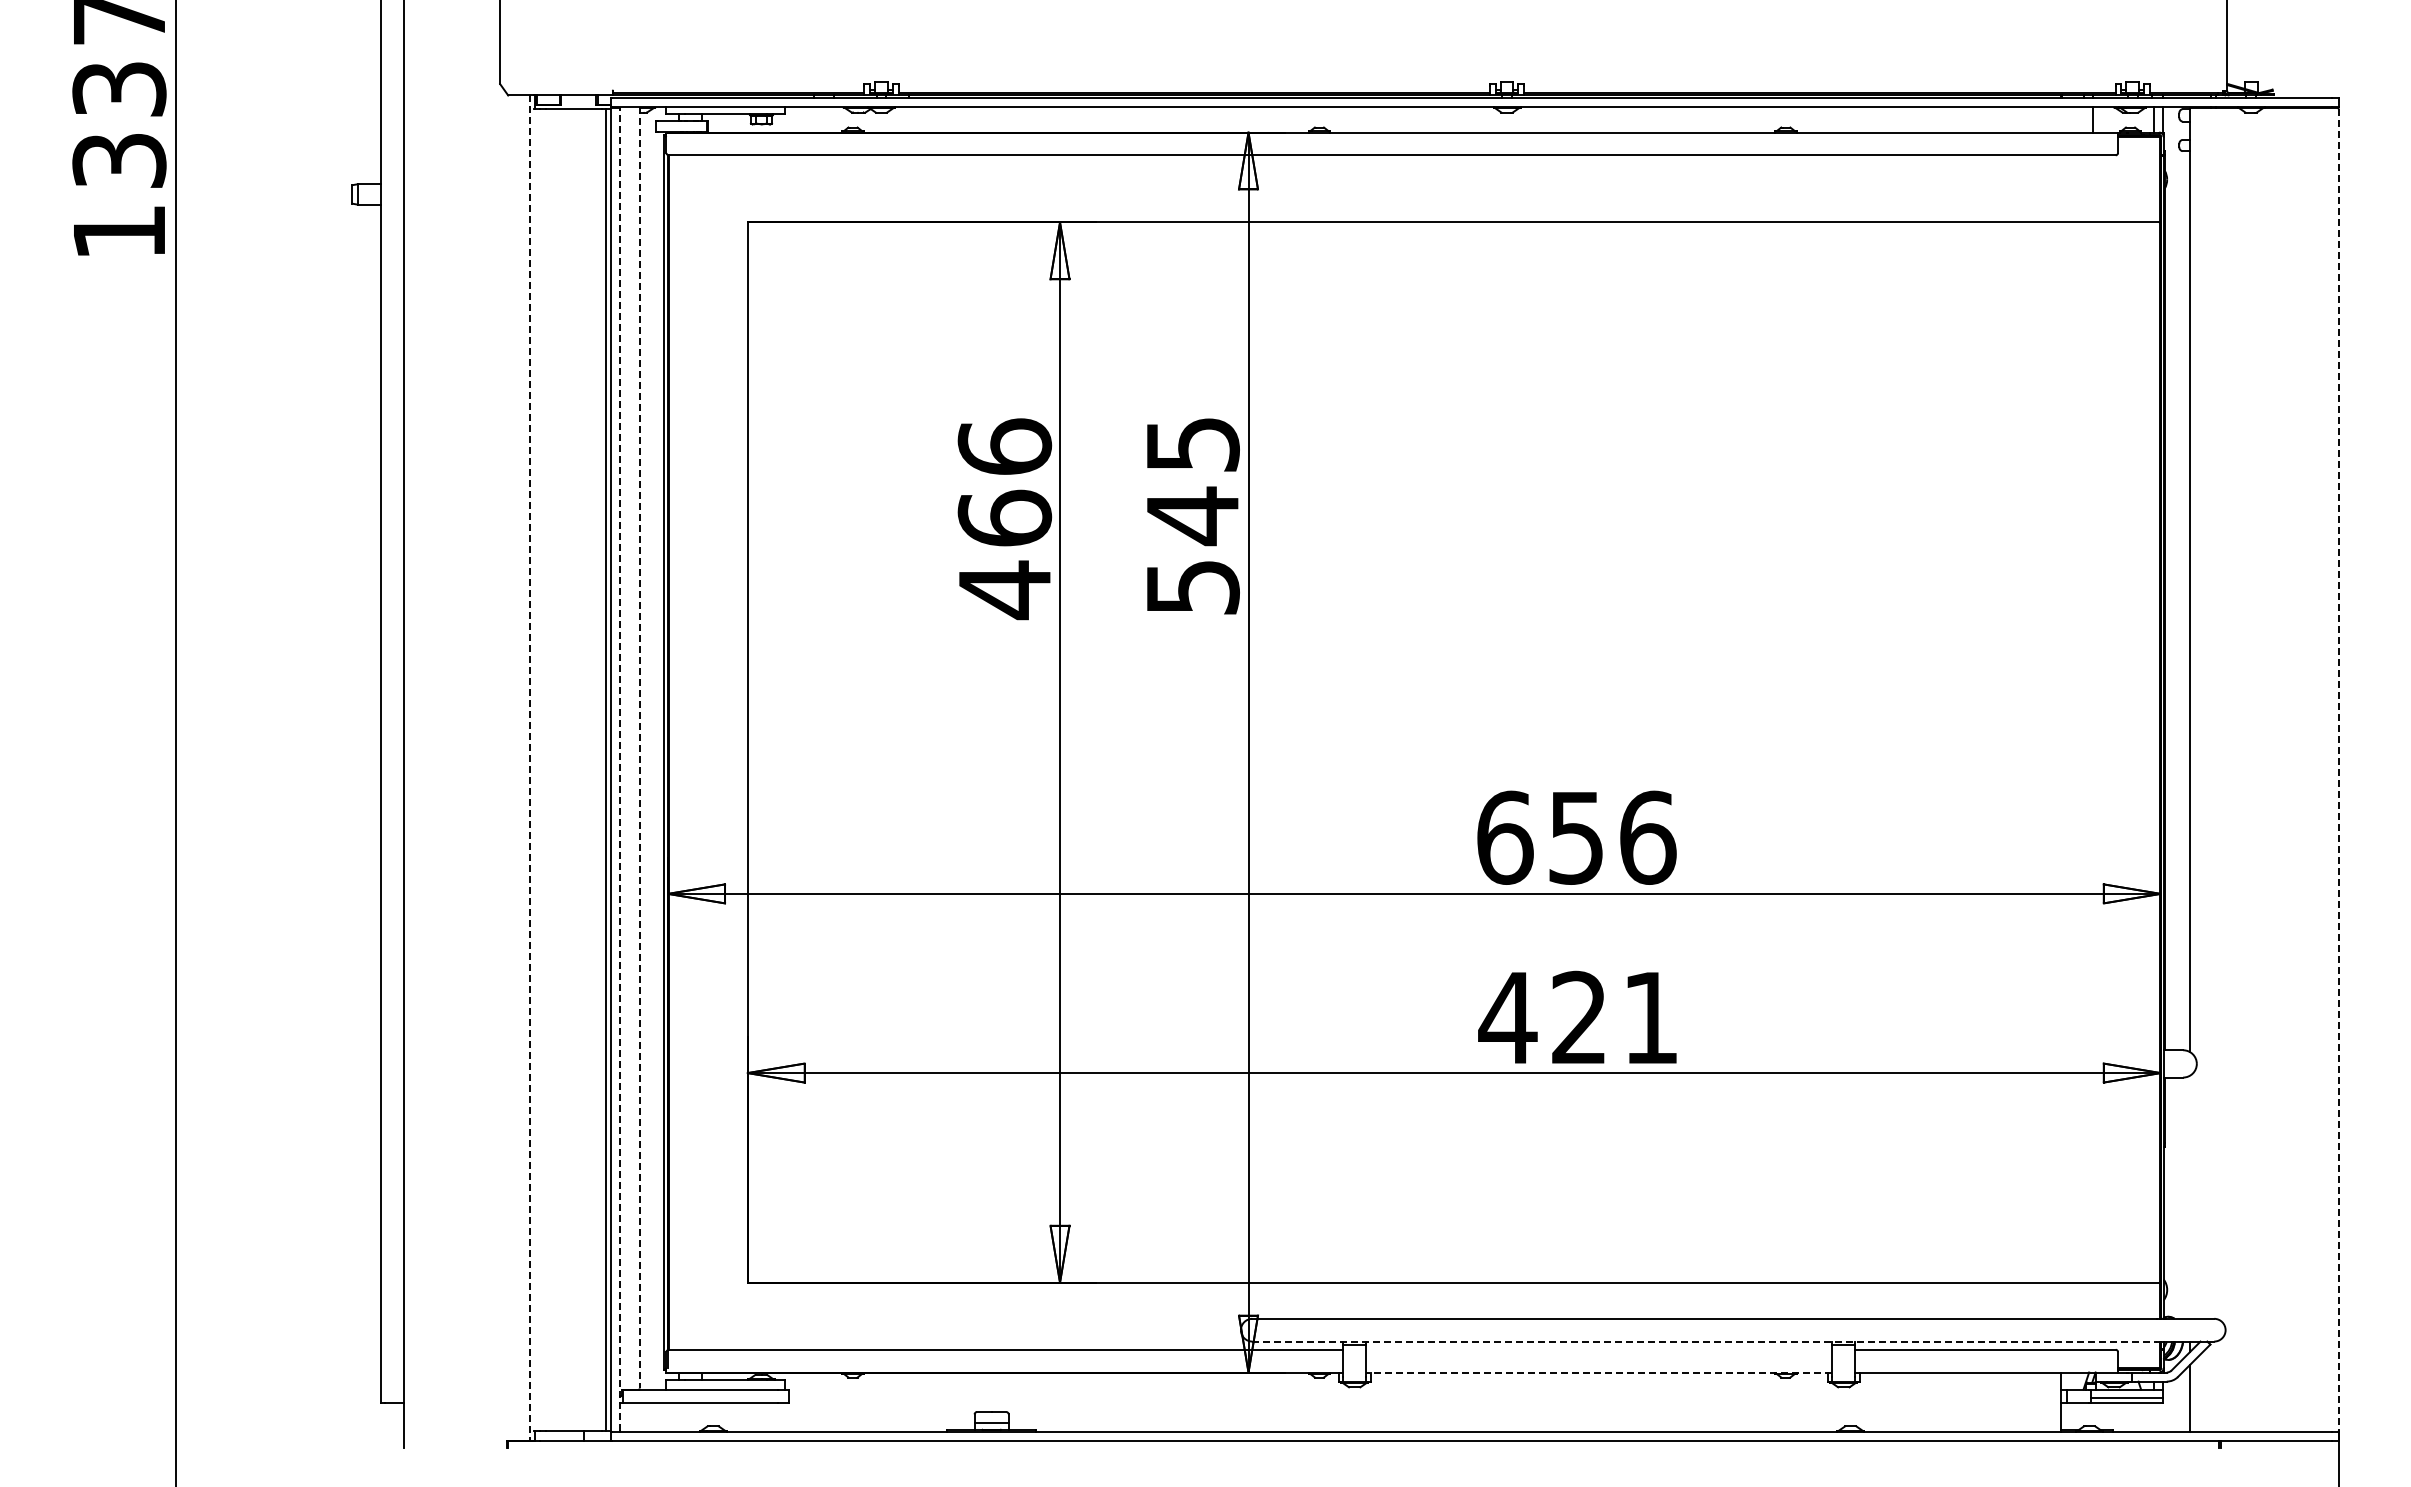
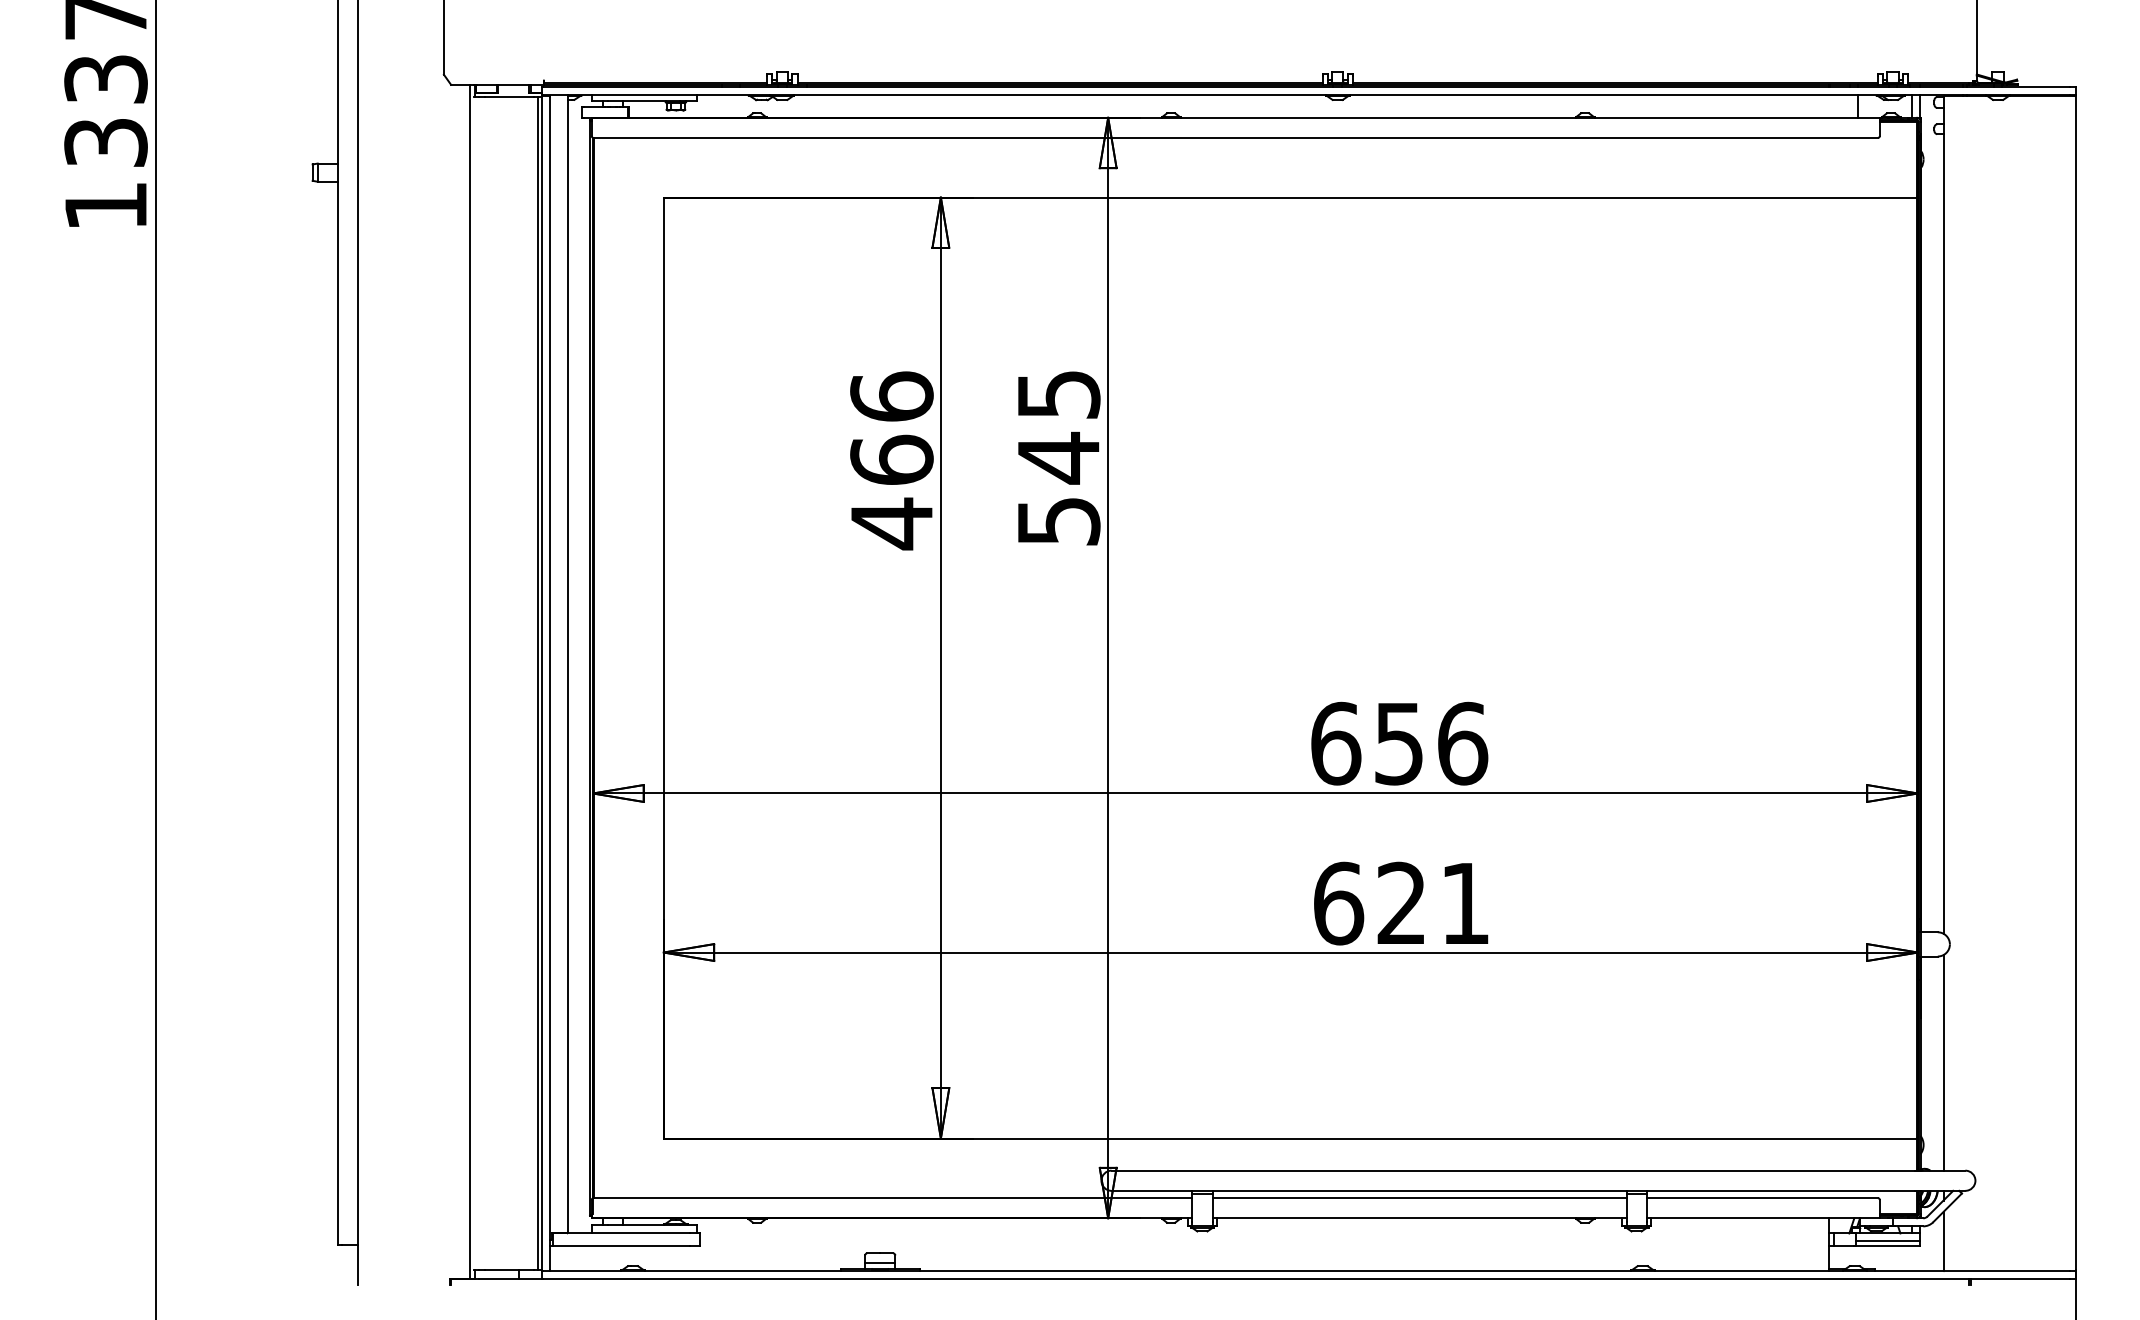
line: (639, 747) -> (567, 663), dashed -> solid
line: (529, 768) -> (469, 682), dashed -> solid
line: (619, 770) -> (549, 683), dashed -> solid
line: (2338, 770) -> (2075, 683), dashed -> solid
text: (1507, 1017) -> (1338, 903), 421 -> 621
line: (2189, 1196) -> (1943, 1062), added
line: (1704, 1341) -> (1512, 1190), dashed -> solid
line: (1599, 1349) -> (1419, 1197), added
line: (1598, 1372) -> (1418, 1218), dashed -> solid

